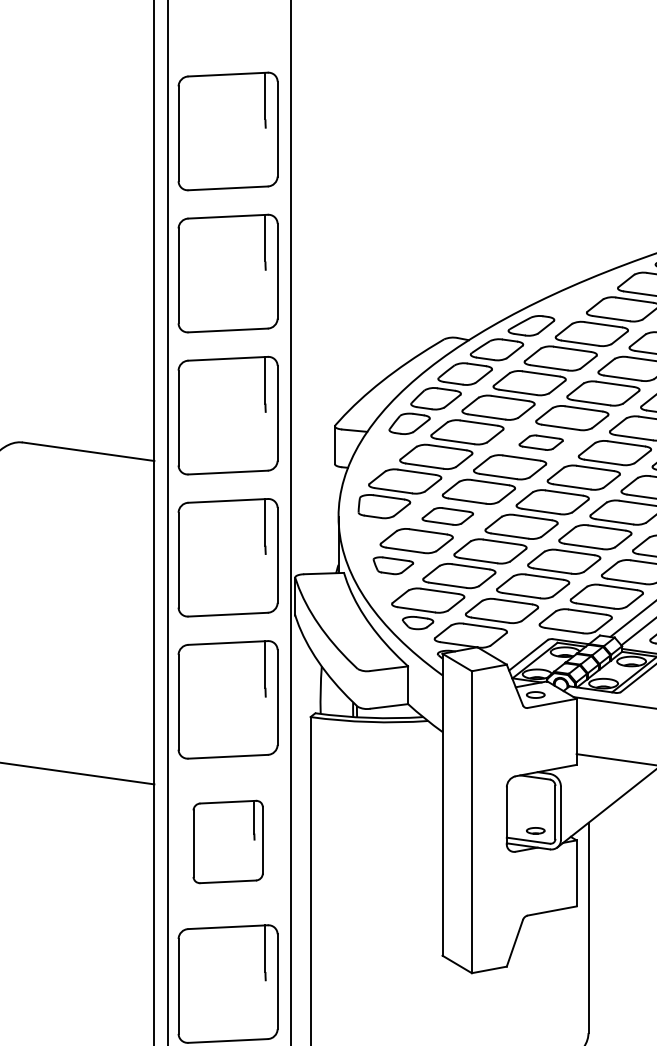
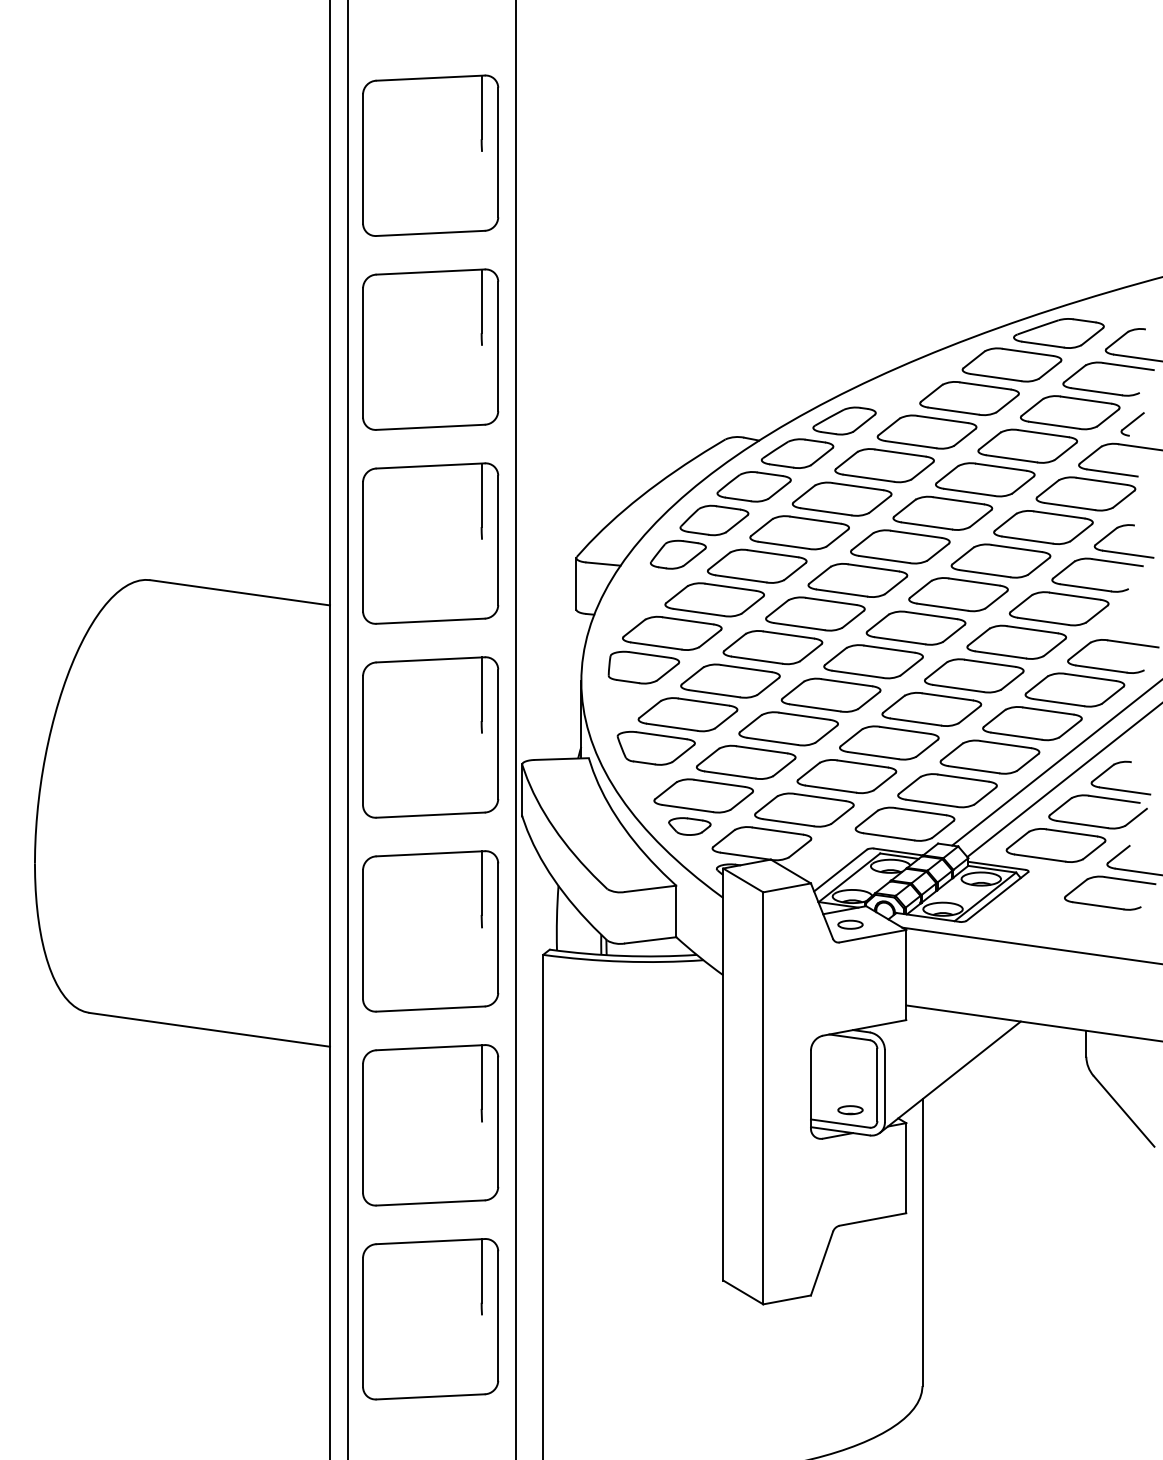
part: (540, 442) -> (857, 580), size x1.67
part: (447, 516) -> (730, 680), size x1.43
part: (392, 565) -> (655, 748), size x1.43
part: (228, 842) -> (430, 1125), size x1.43

